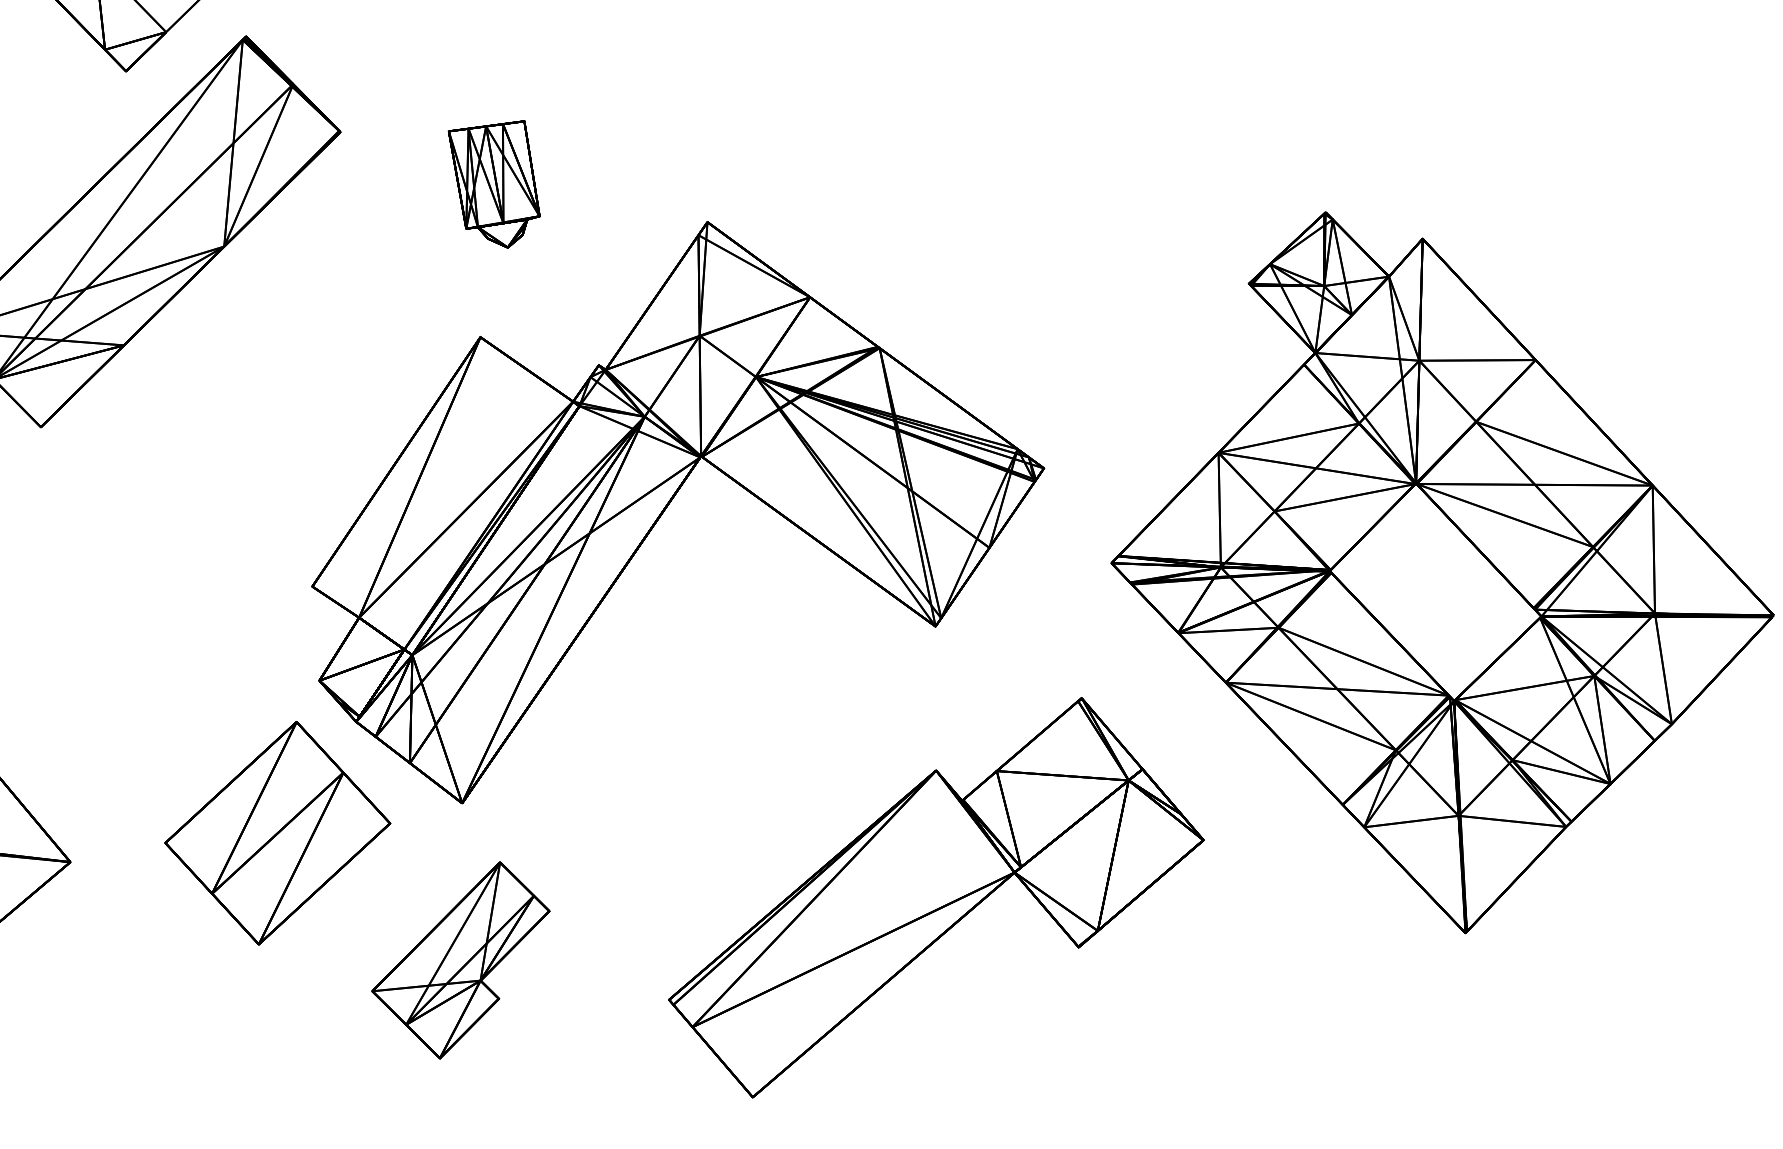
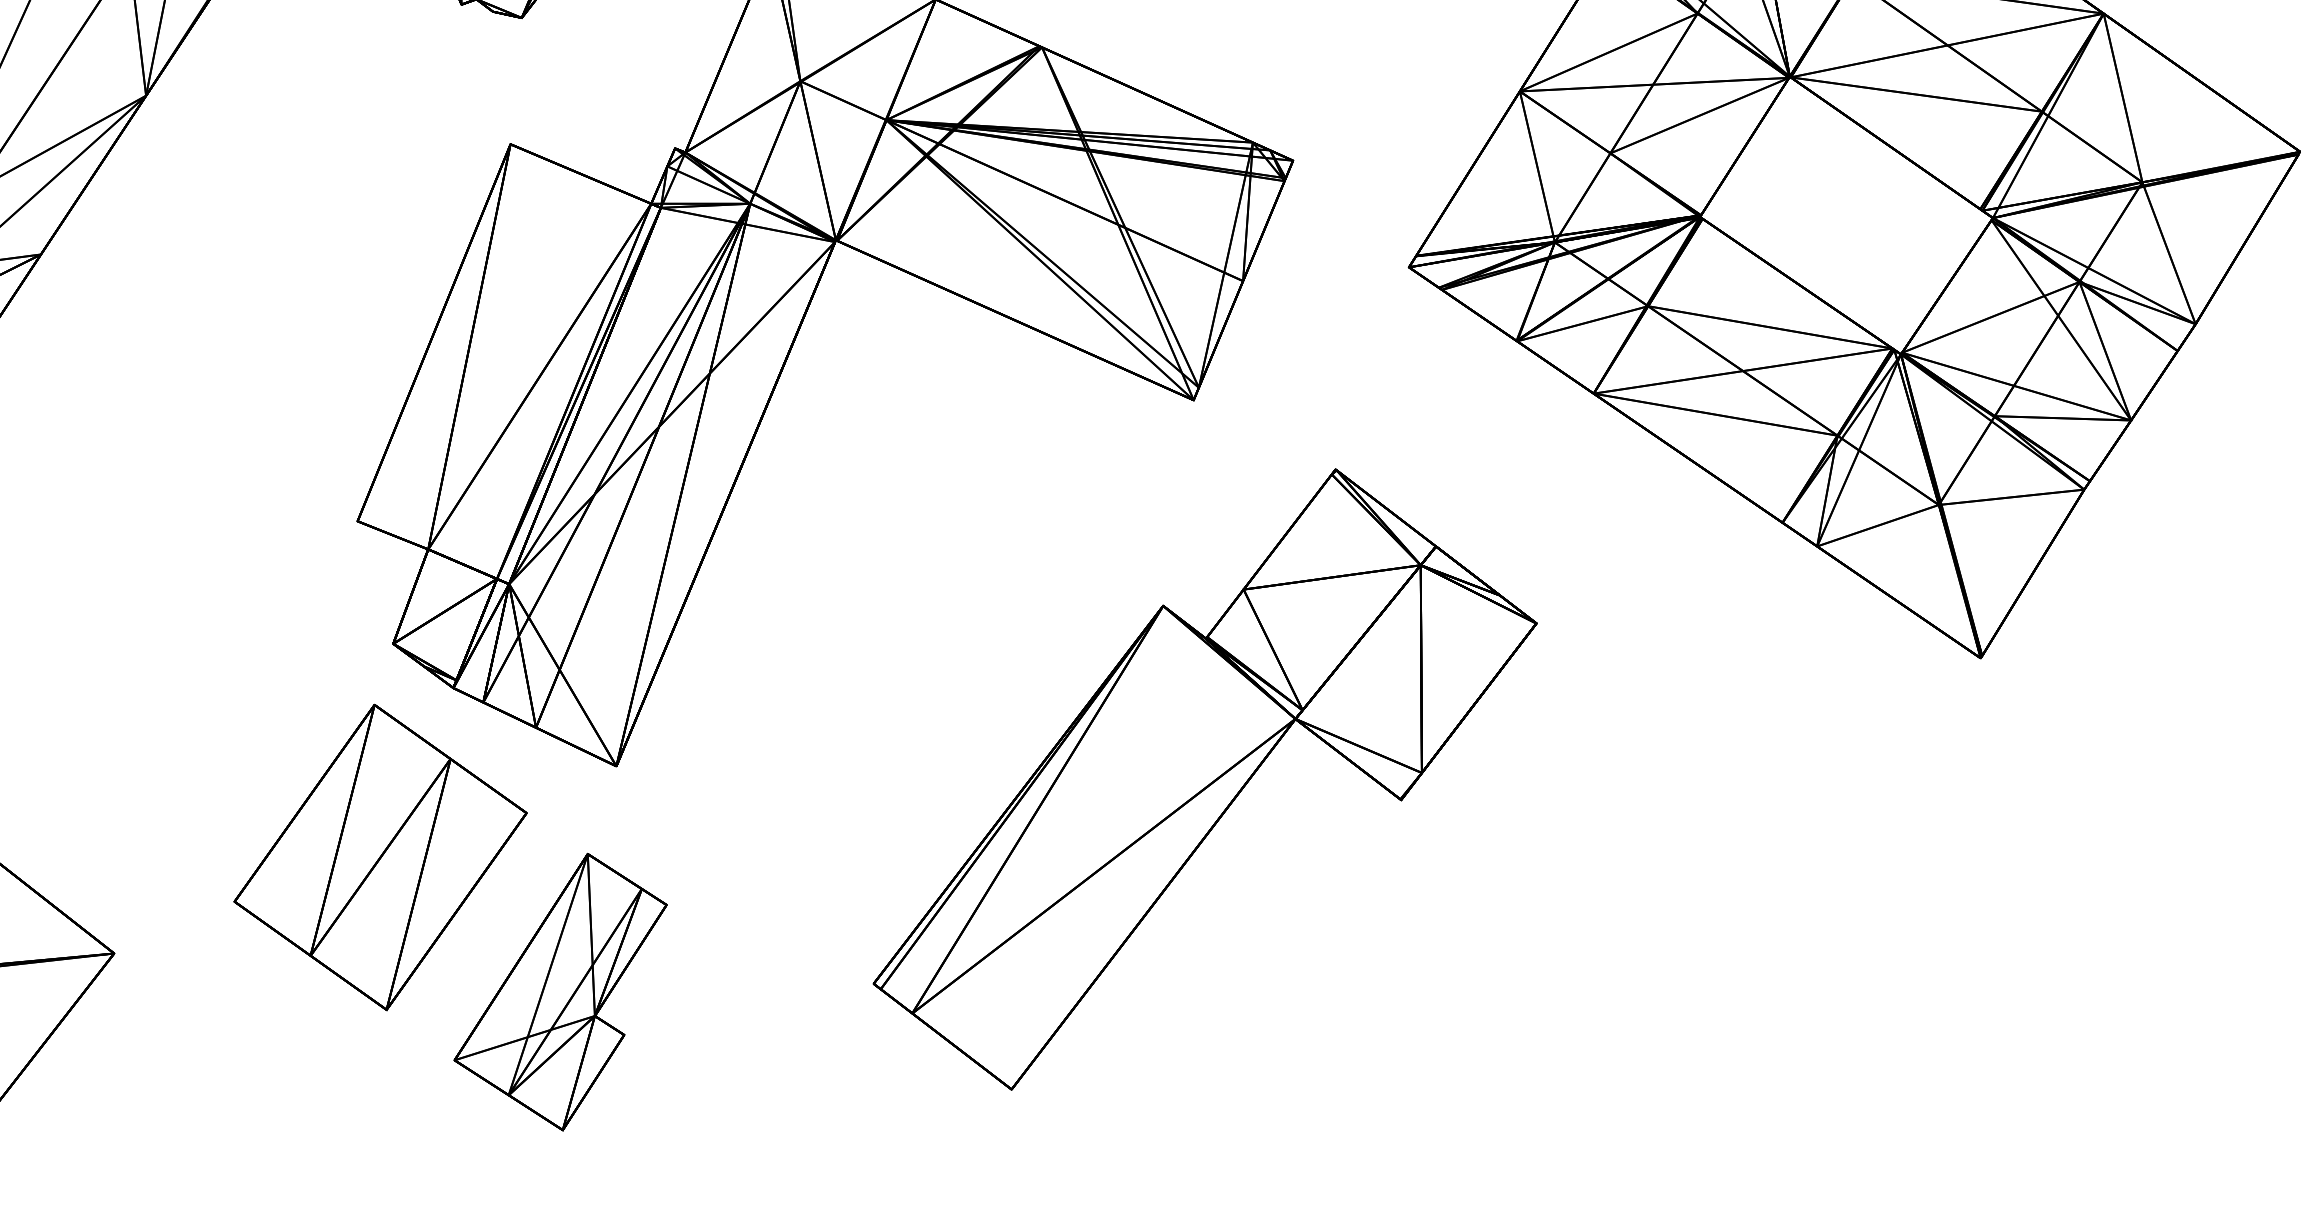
part: (936, 897) -> (1199, 773), moved
part: (460, 960) -> (562, 994), moved

